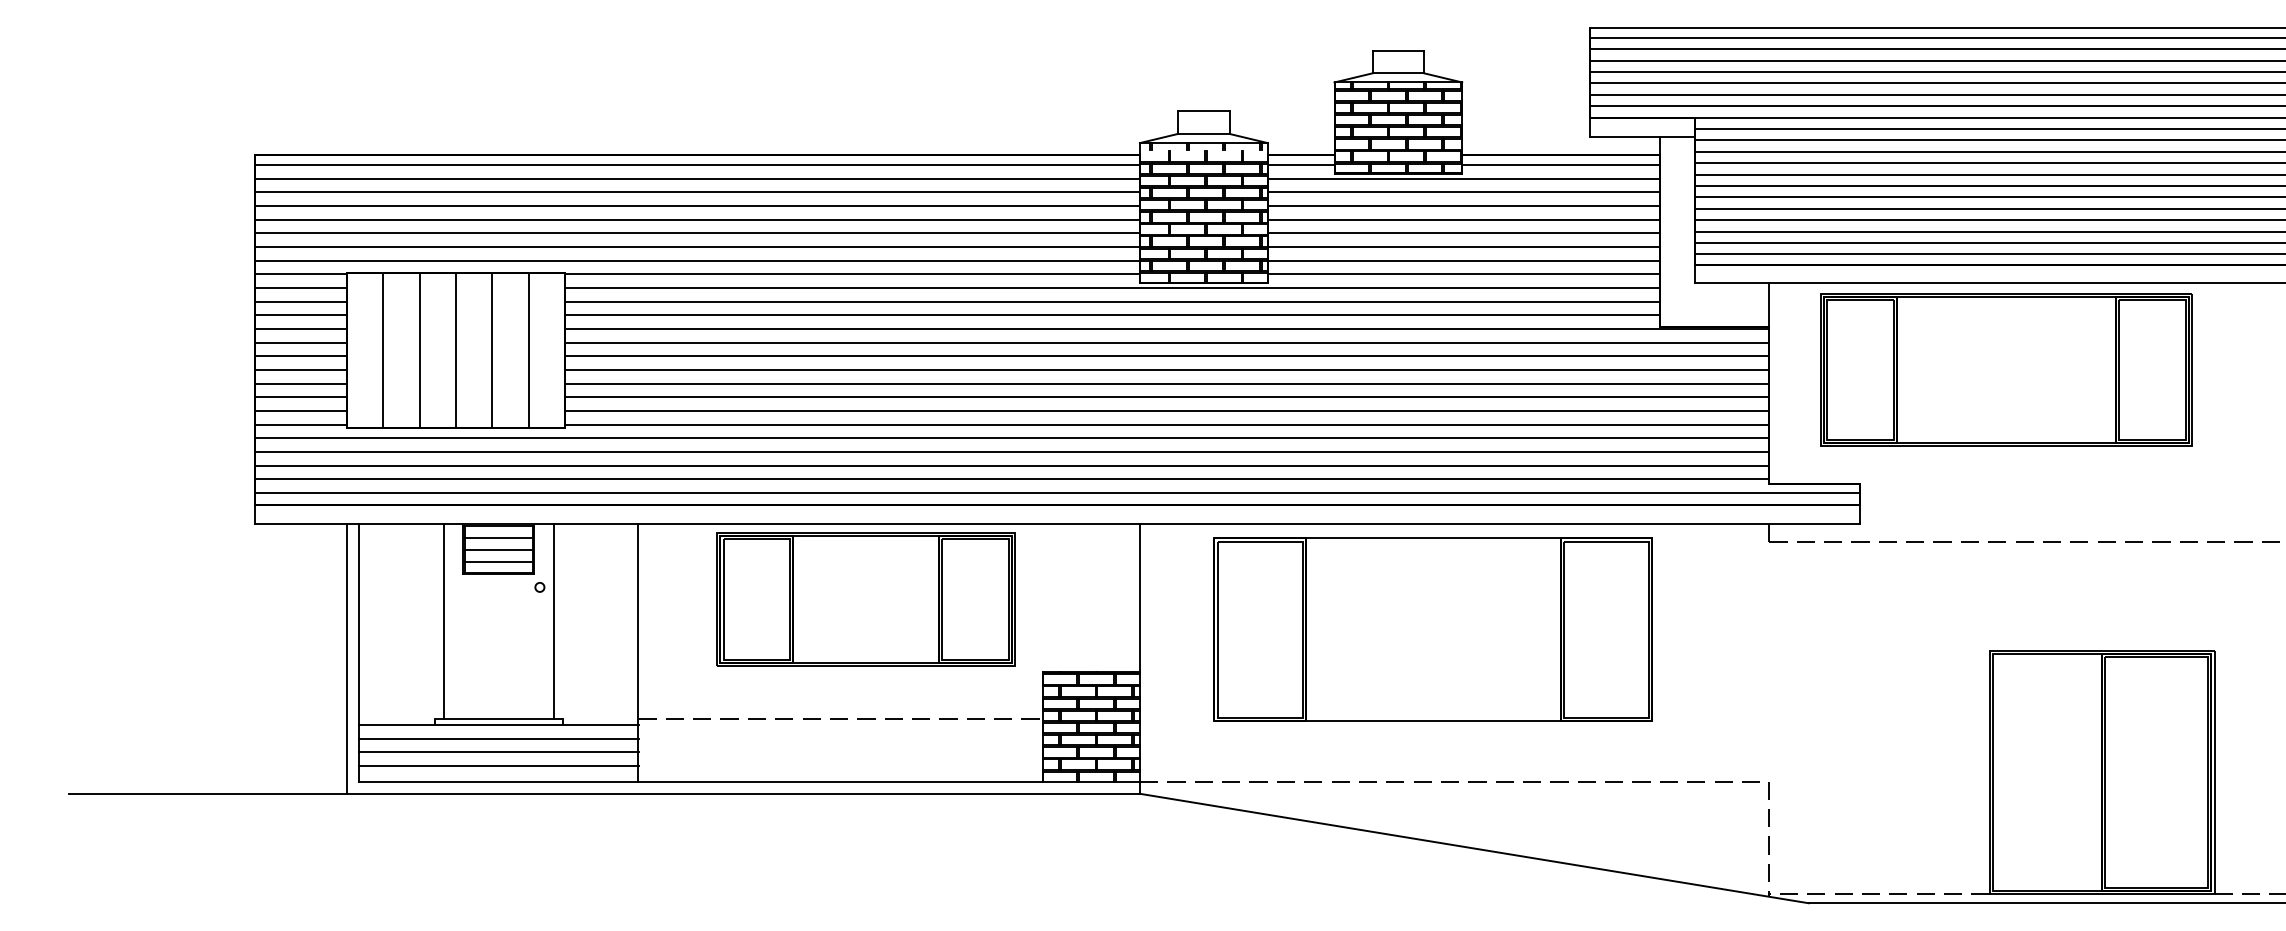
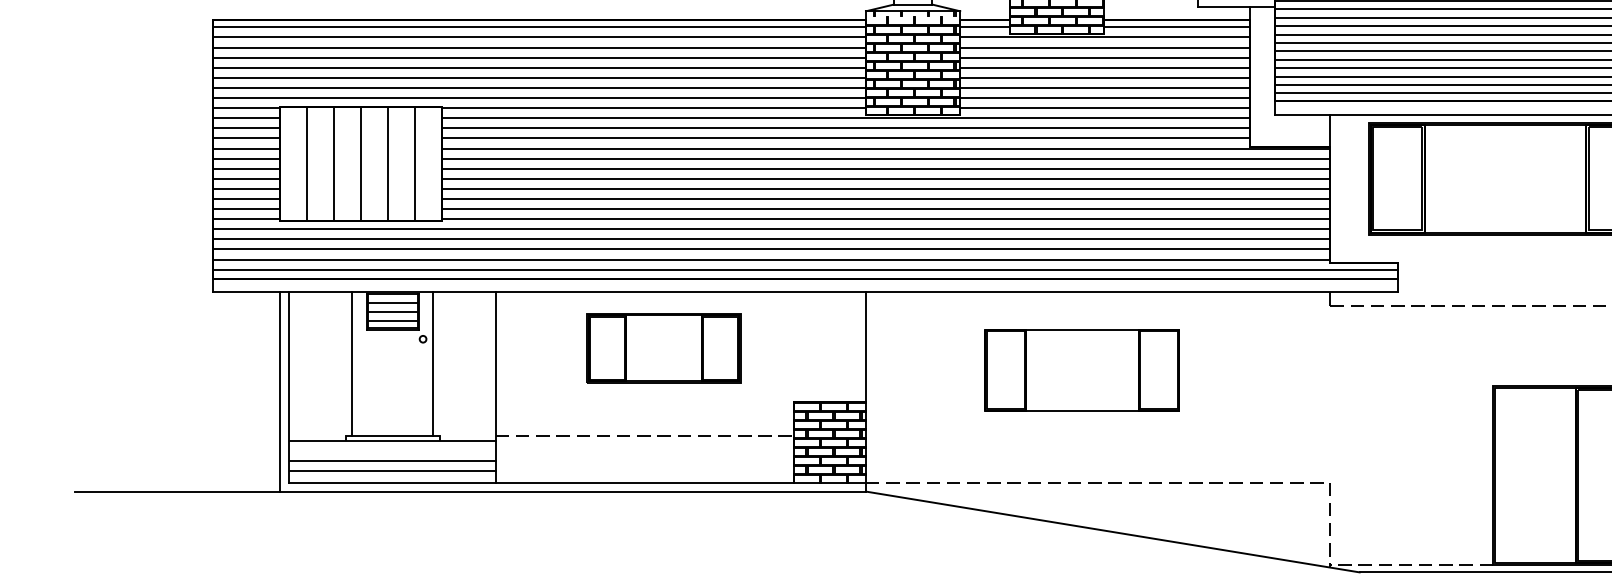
part: (865, 599) -> (663, 348), size x0.7
part: (1432, 629) -> (1081, 370), size x0.6
line: (498, 738) -> (392, 450), removed

